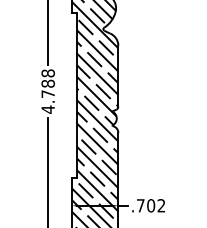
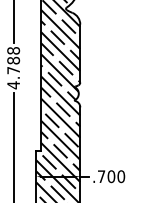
text: (161, 205) -> (121, 176), .702 -> .700

